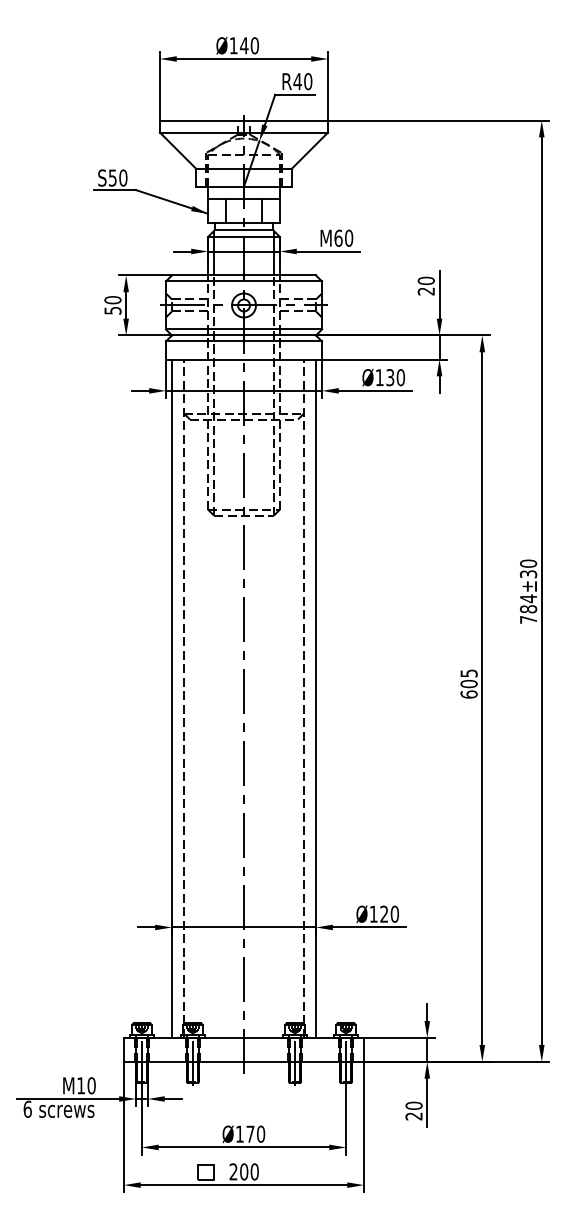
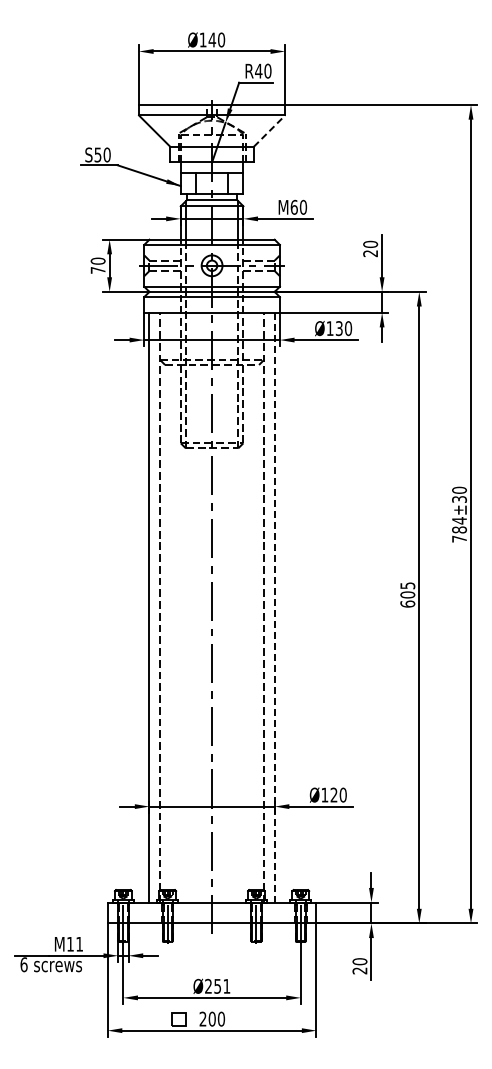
line: (310, 149) -> (269, 130), solid -> dashed
text: (112, 310) -> (97, 270), 50 -> 70
line: (315, 698) -> (274, 607), solid -> dashed
text: (91, 1084) -> (79, 943), M10 -> M11
text: (250, 1133) -> (217, 985), Ø170 -> Ø251

